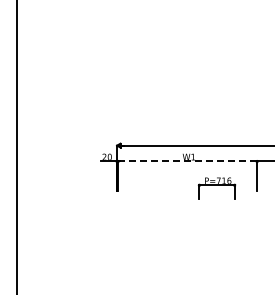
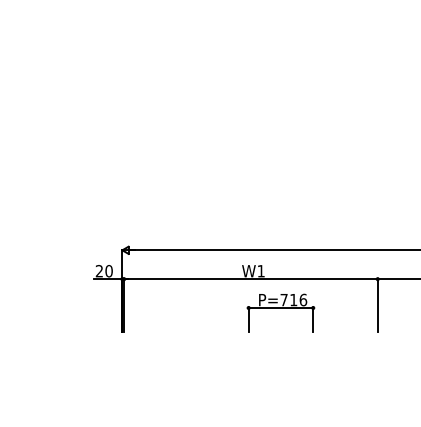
line: (187, 161) -> (250, 279), dashed -> solid
part: (216, 188) -> (279, 313), moved

